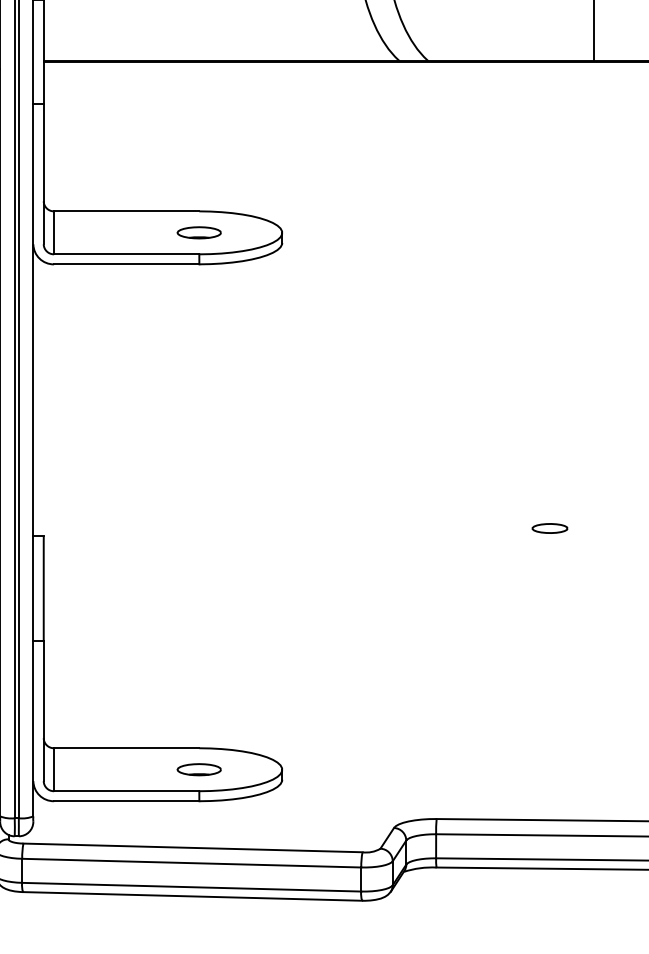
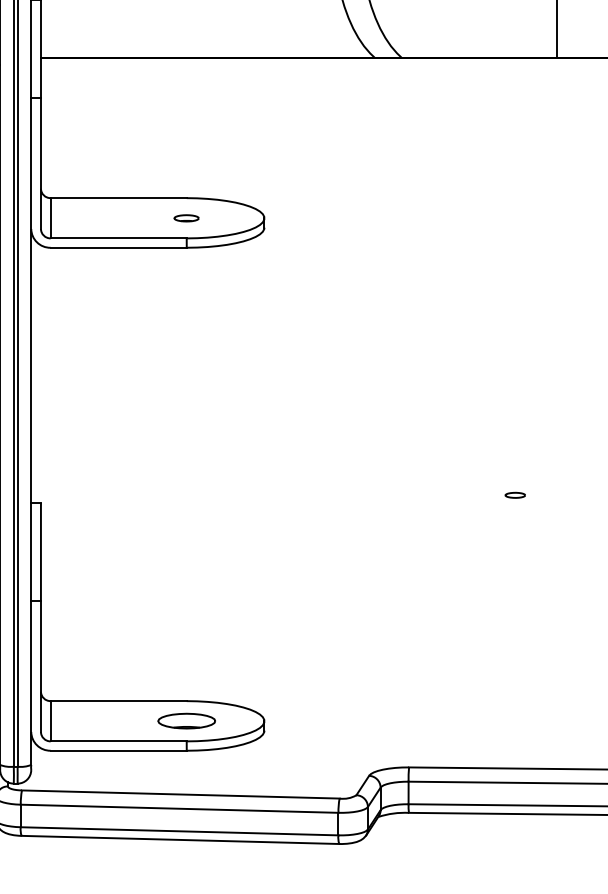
part: (199, 233) -> (186, 218), size x0.6
part: (550, 528) -> (515, 495), size x0.6
part: (199, 770) -> (186, 721), size x1.4

